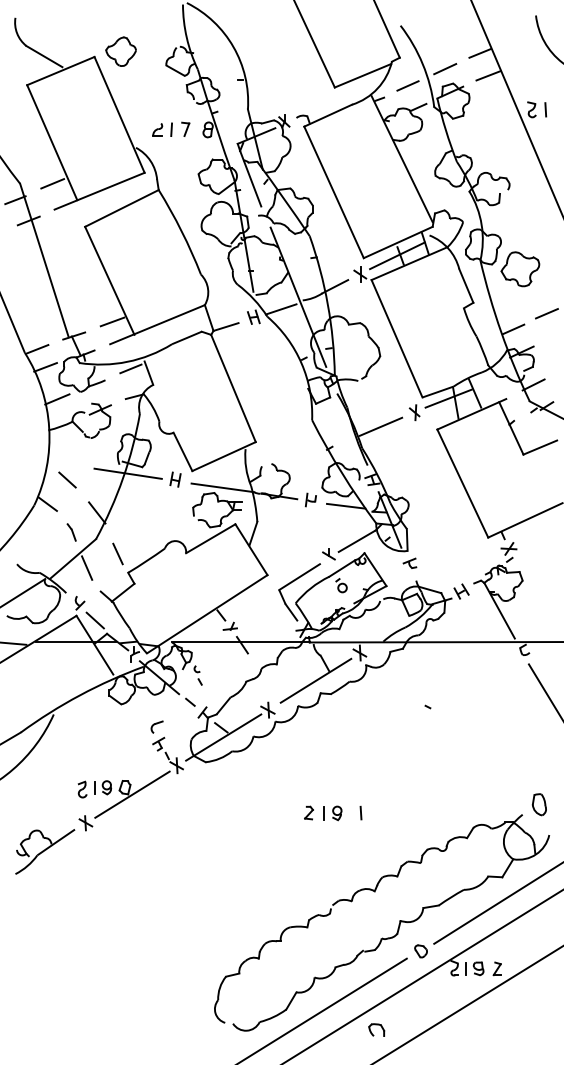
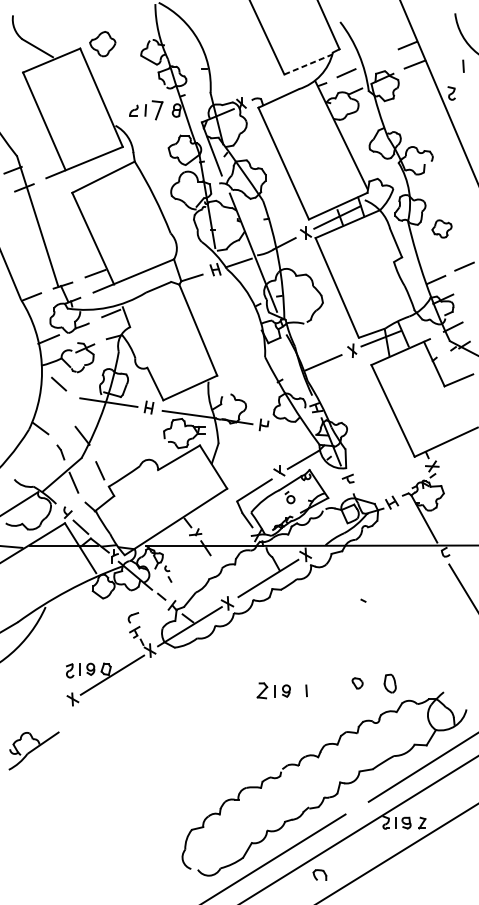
line: (445, 69) -> (378, 59), removed
line: (363, 75) -> (308, 64), solid -> dashed
line: (545, 109) -> (463, 66), moved
part: (185, 128) -> (157, 109), size x1.6
line: (52, 183) -> (44, 156), removed
part: (520, 269) -> (442, 229), size x0.6
line: (45, 367) -> (38, 312), removed
line: (67, 479) -> (59, 383), moved
line: (346, 505) -> (294, 429), removed
part: (538, 804) -> (389, 683), moved
part: (308, 812) -> (262, 690), size x1.4
part: (45, 851) -> (34, 750), moved
part: (420, 951) -> (357, 683), moved

